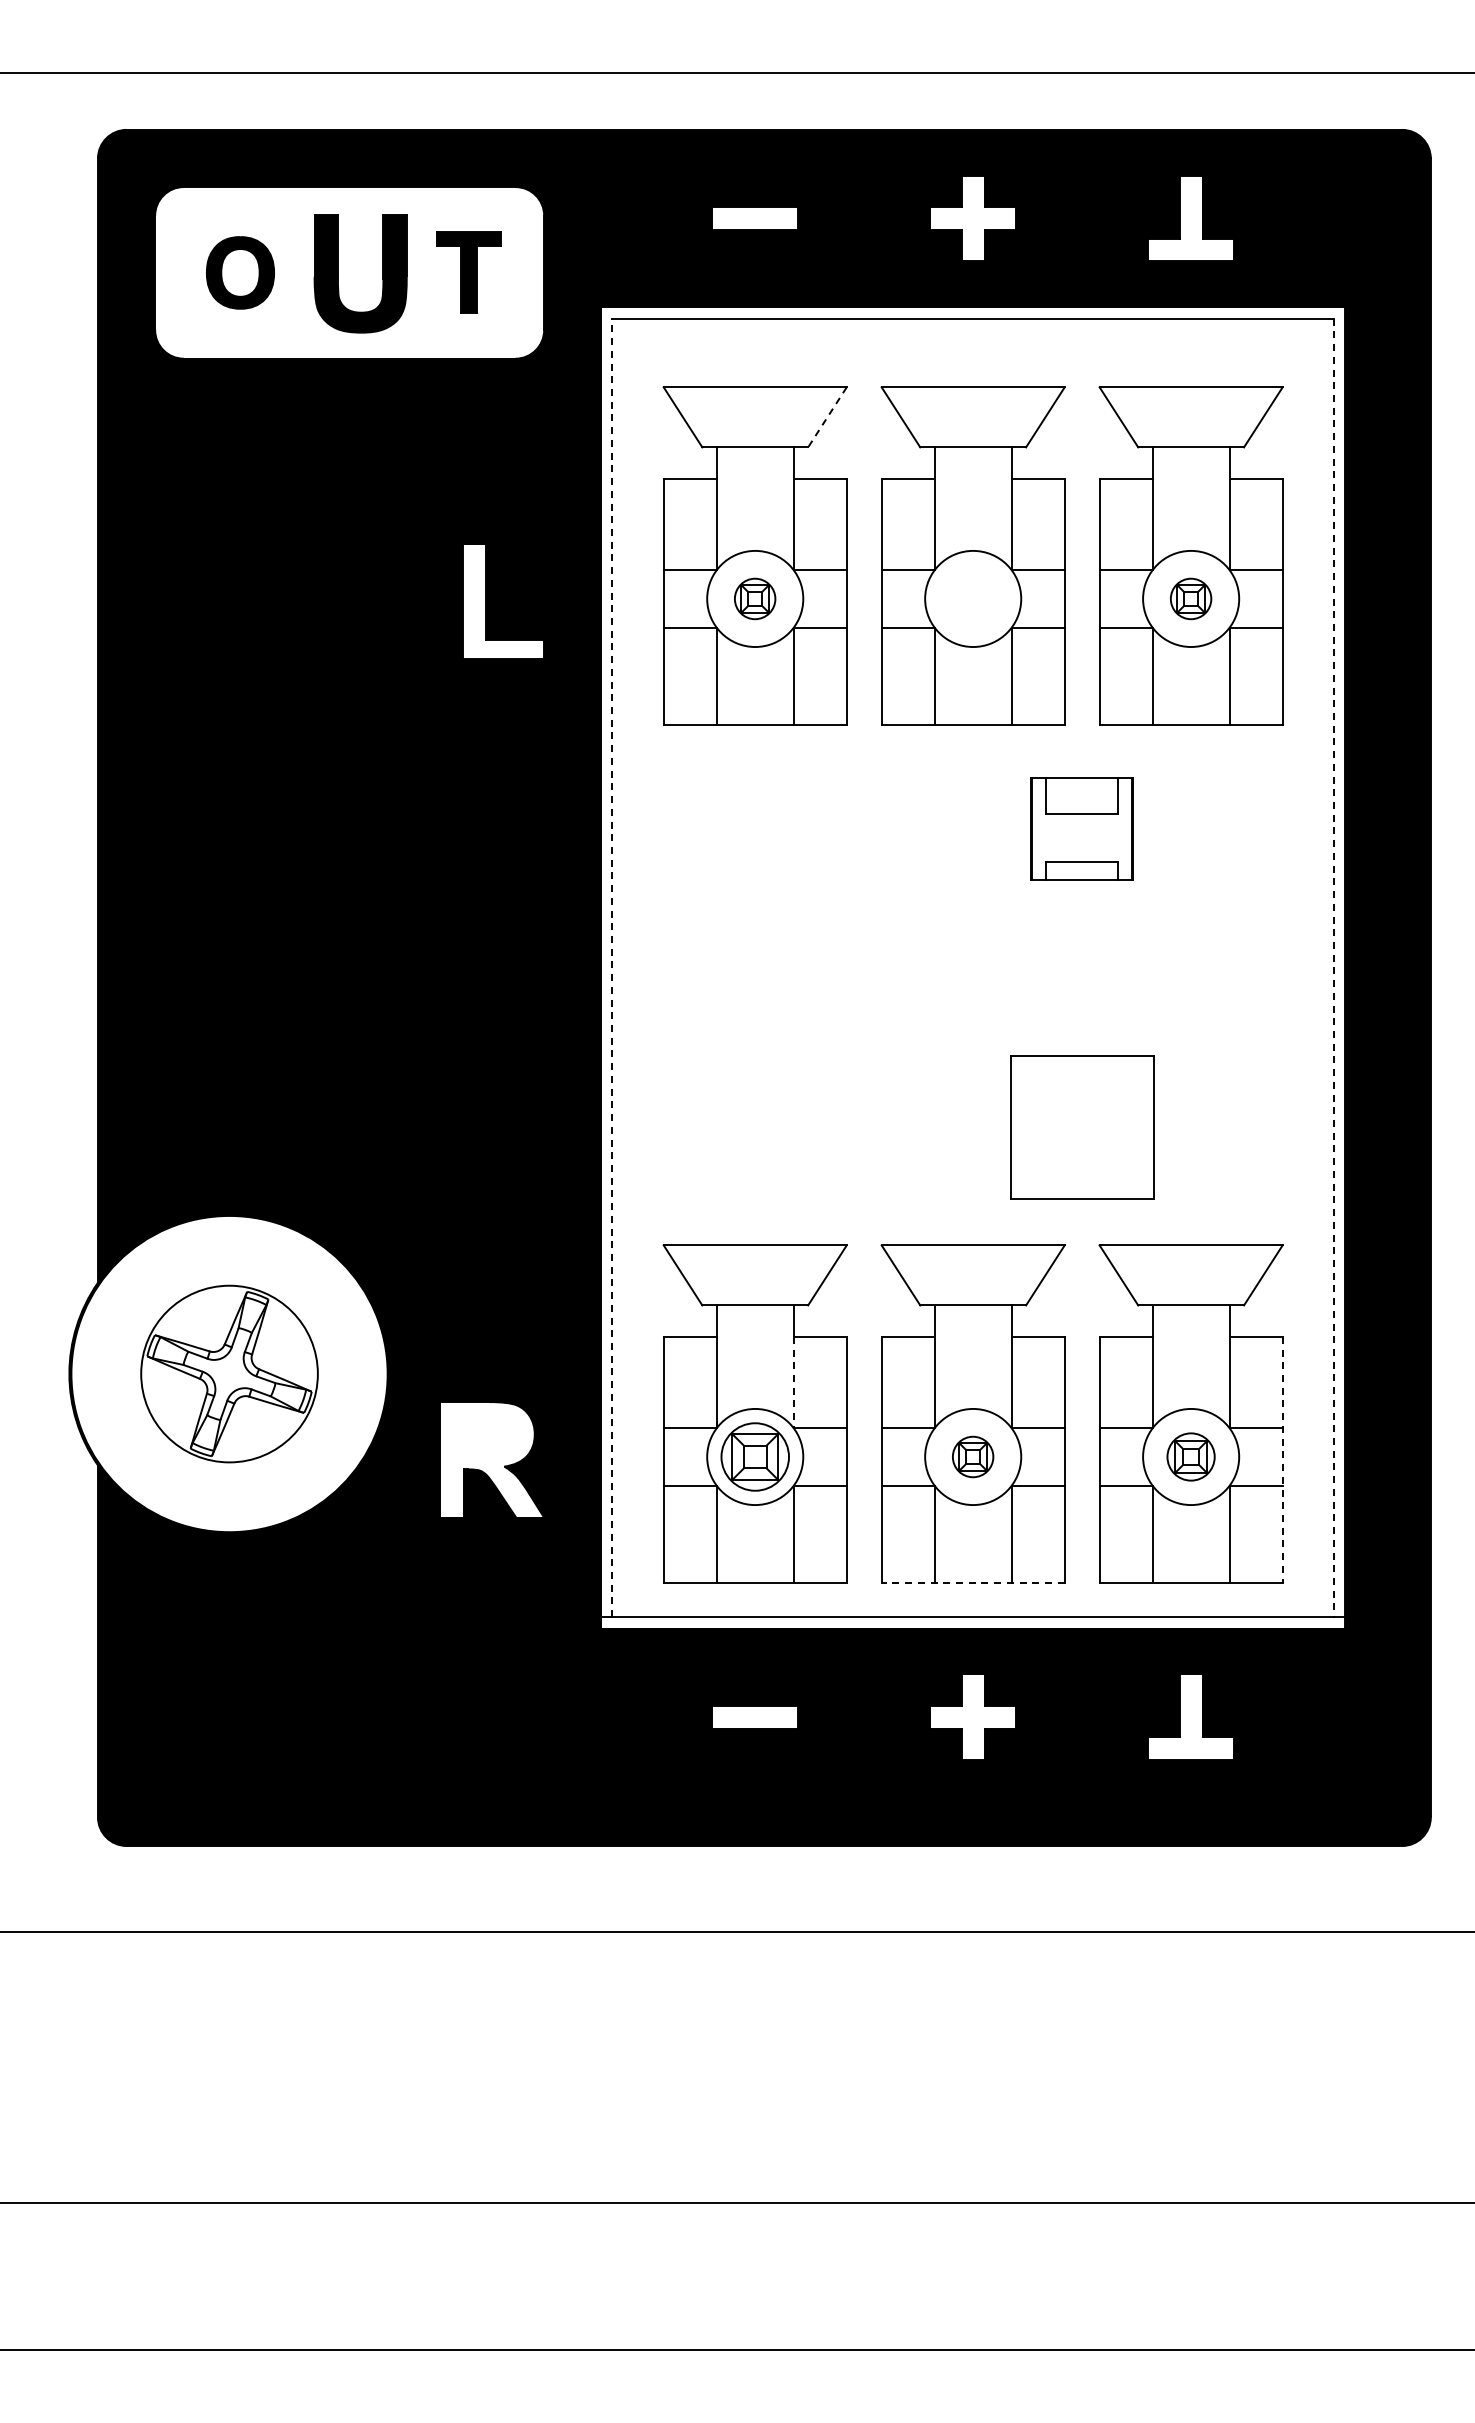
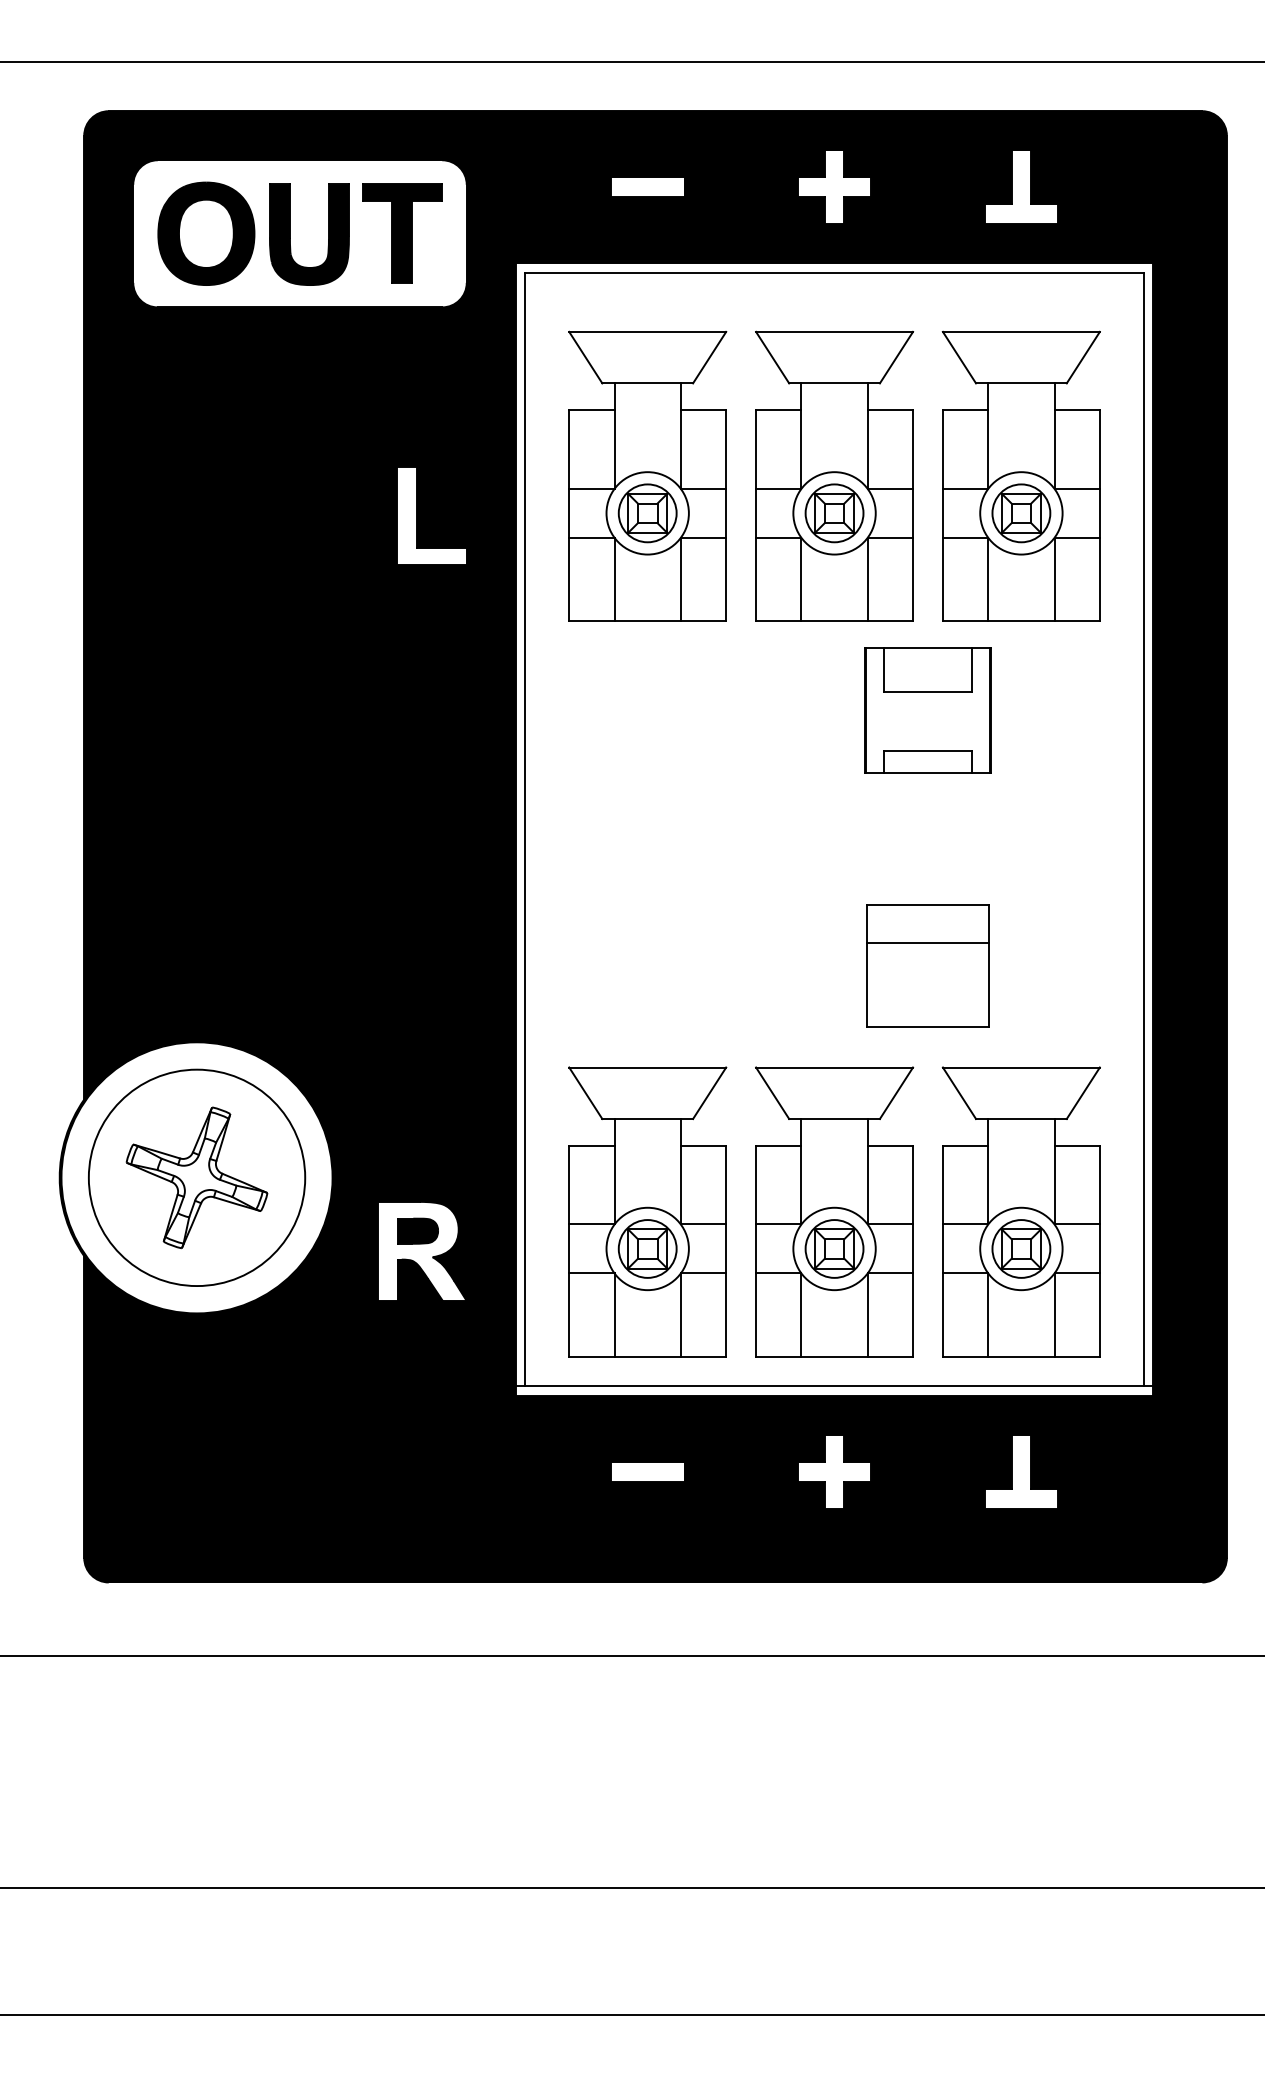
part: (240, 272) -> (206, 233), size x1.67
part: (468, 272) -> (401, 233), size x1.43
line: (827, 417) -> (709, 357), dashed -> solid
part: (754, 598) -> (647, 512), size x1.67
part: (972, 598) -> (833, 512), added
part: (1190, 598) -> (1020, 512), size x1.67
part: (1081, 828) -> (927, 710), size x1.43
line: (612, 967) -> (525, 829), dashed -> solid
line: (1334, 968) -> (1144, 830), dashed -> solid
line: (1081, 1099) -> (927, 942), added
circle: (229, 1373) -> (196, 1177), size x1.43
line: (793, 1382) -> (680, 1185), dashed -> solid
part: (487, 1435) -> (418, 1230), added
part: (972, 1456) -> (833, 1248), size x1.67
part: (1190, 1456) -> (1020, 1248), size x1.43
line: (1282, 1459) -> (1099, 1251), dashed -> solid
line: (973, 1582) -> (834, 1356), dashed -> solid

